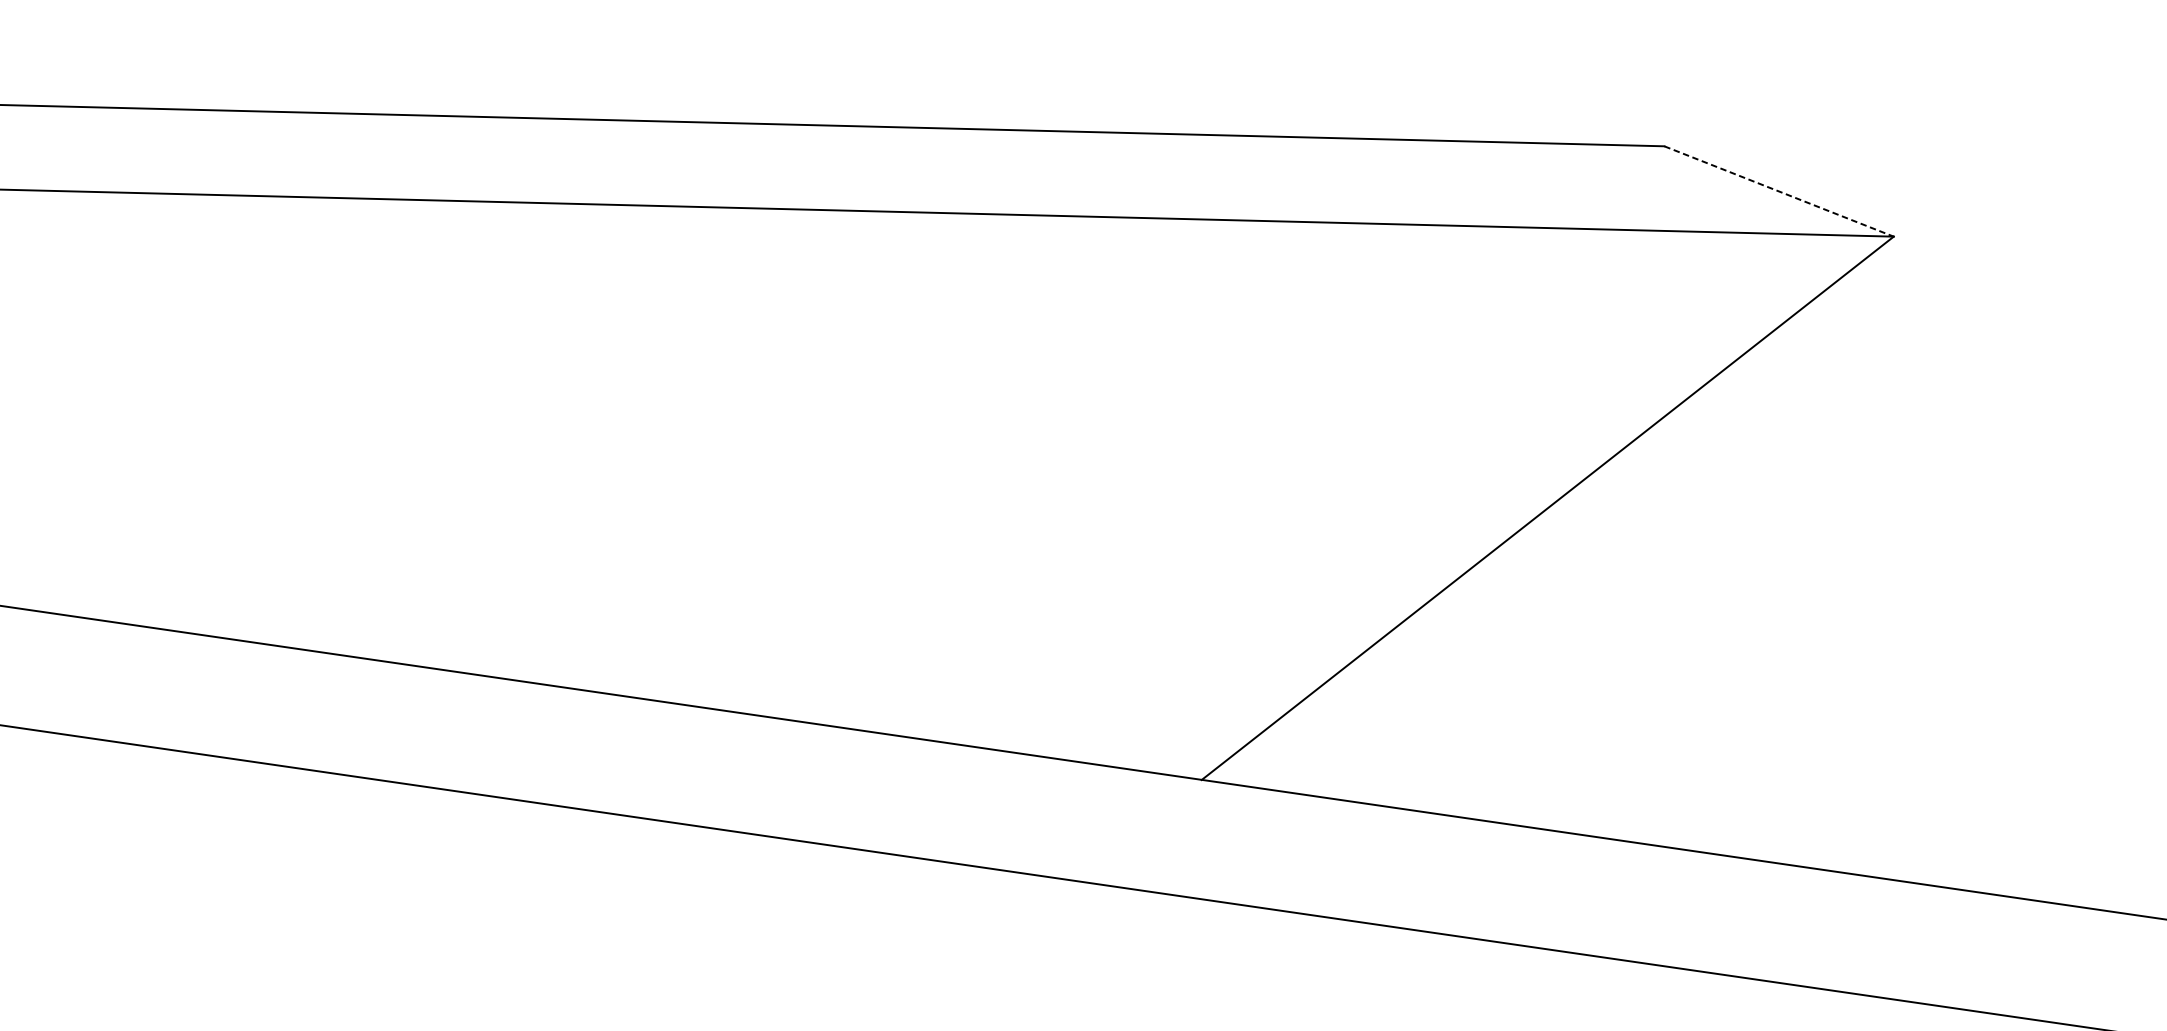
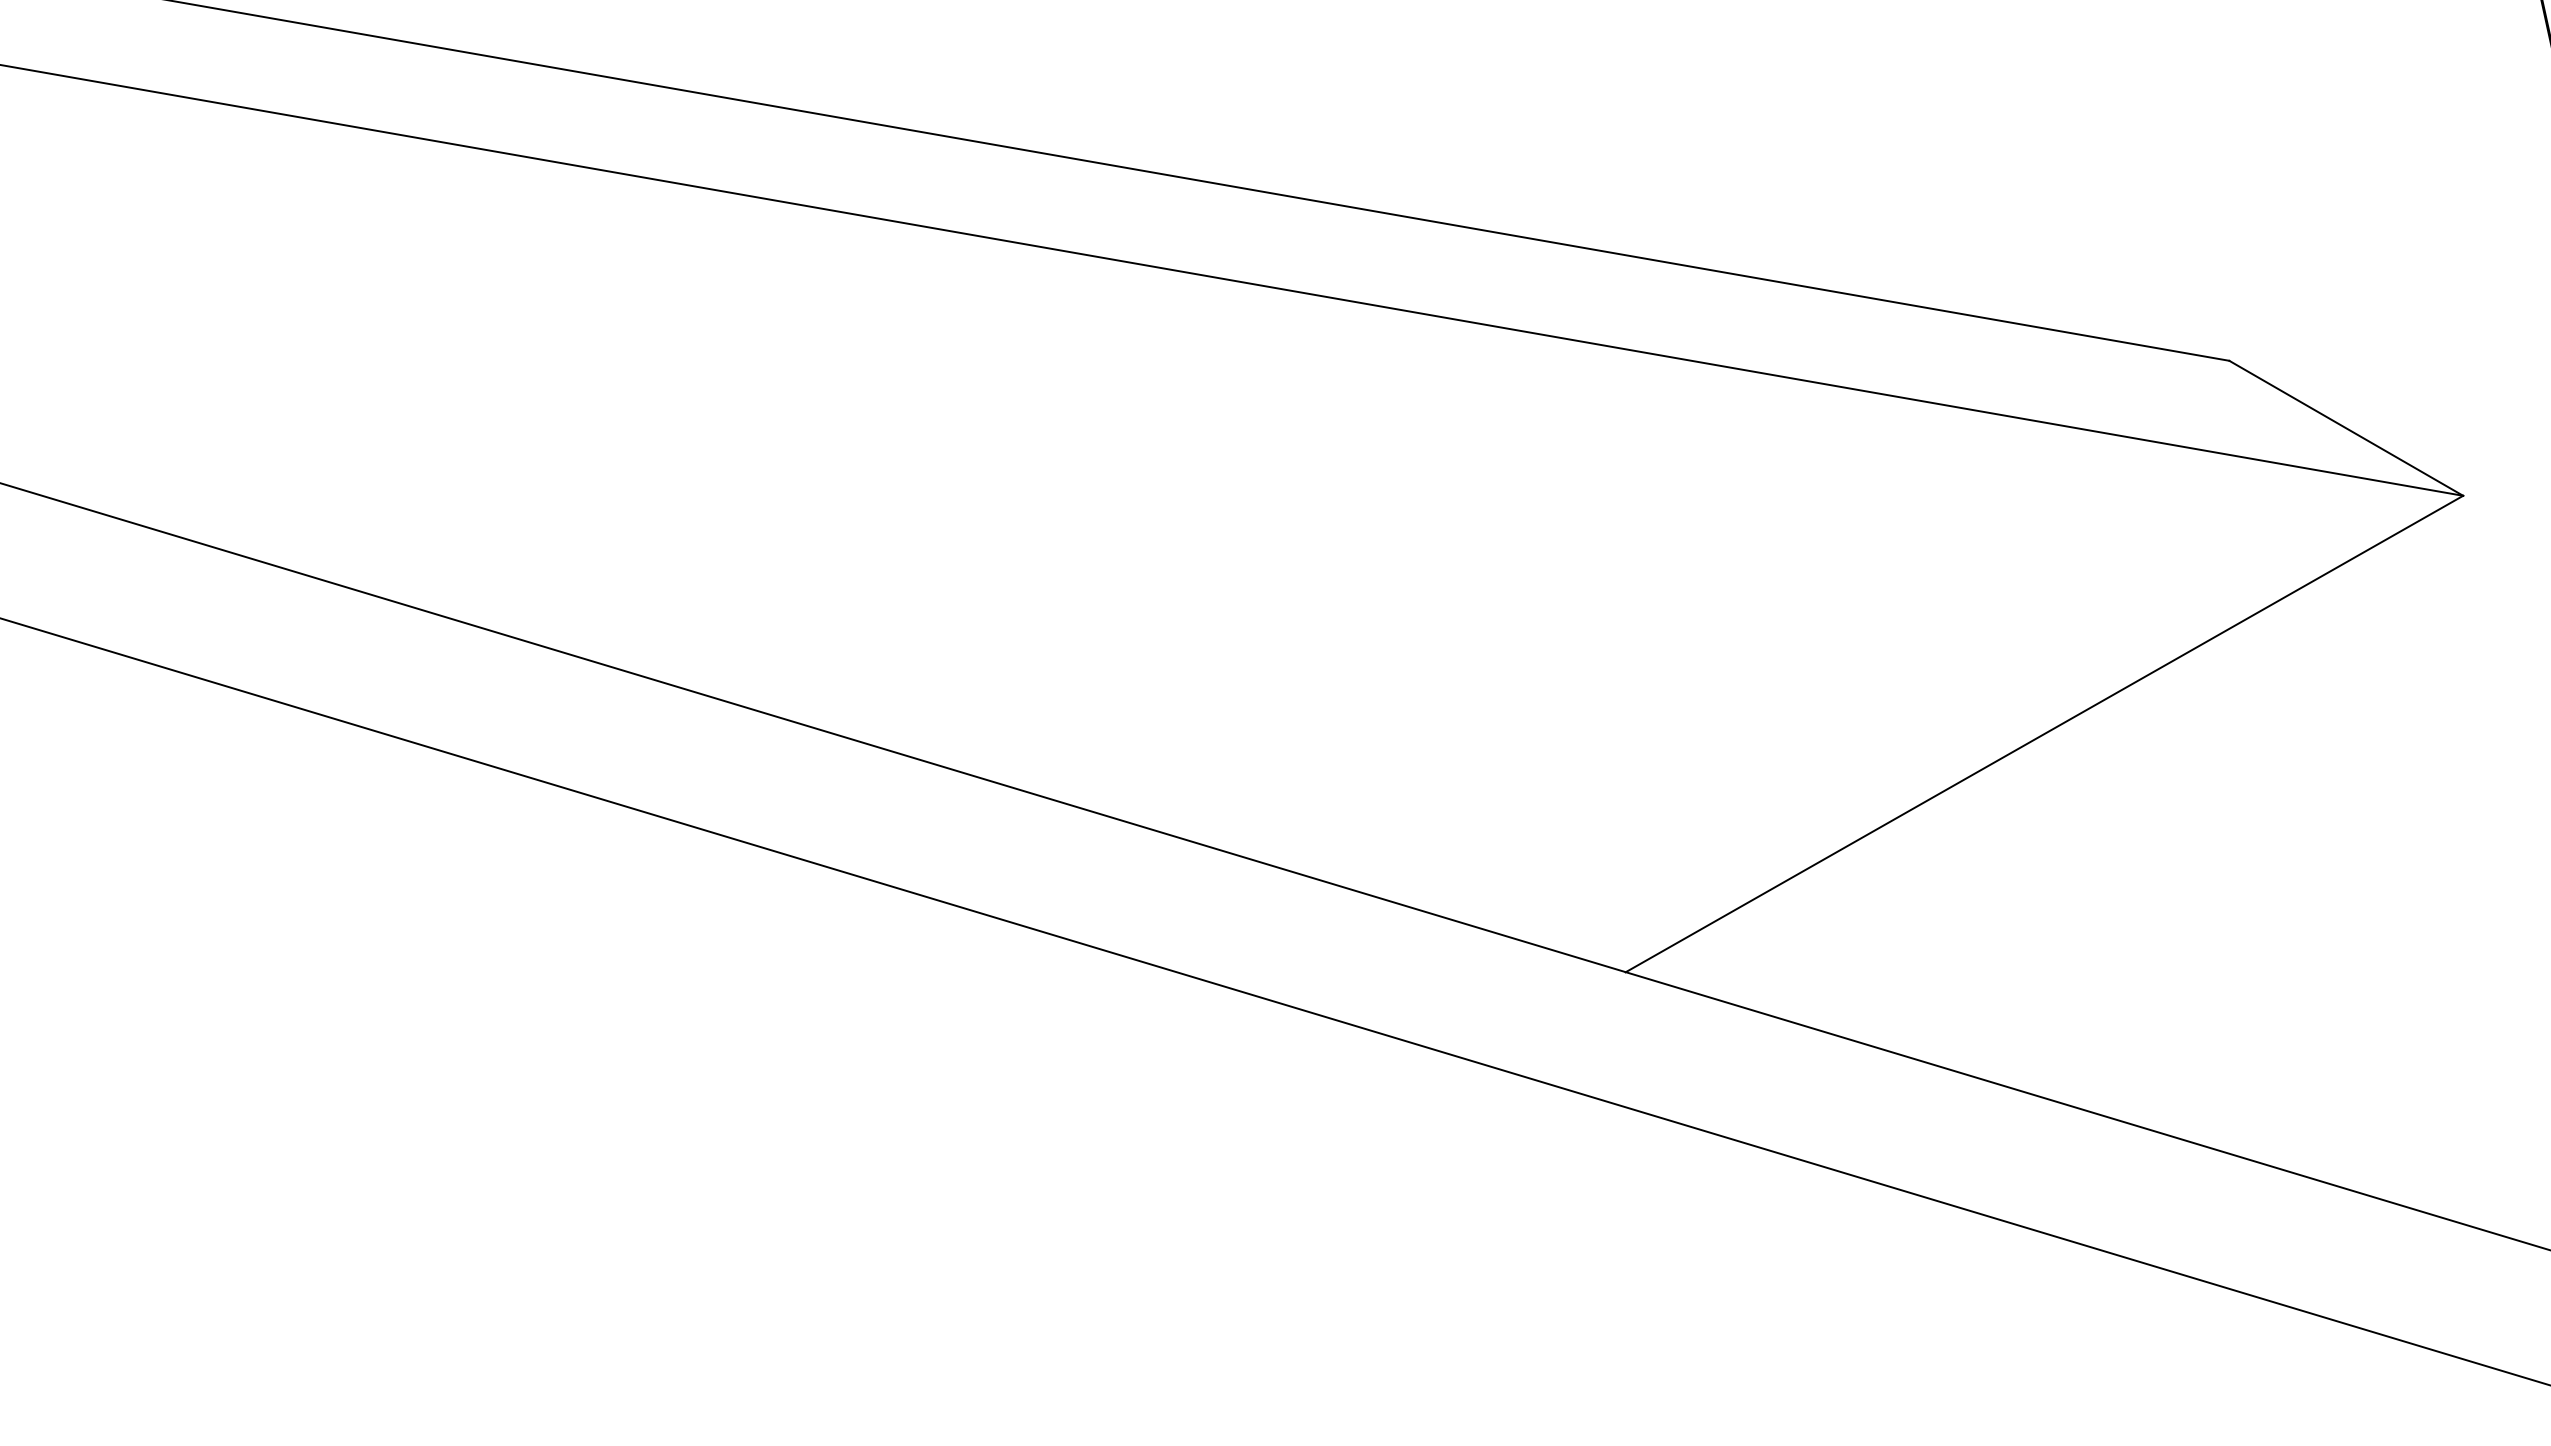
line: (1779, 191) -> (2346, 428), dashed -> solid

